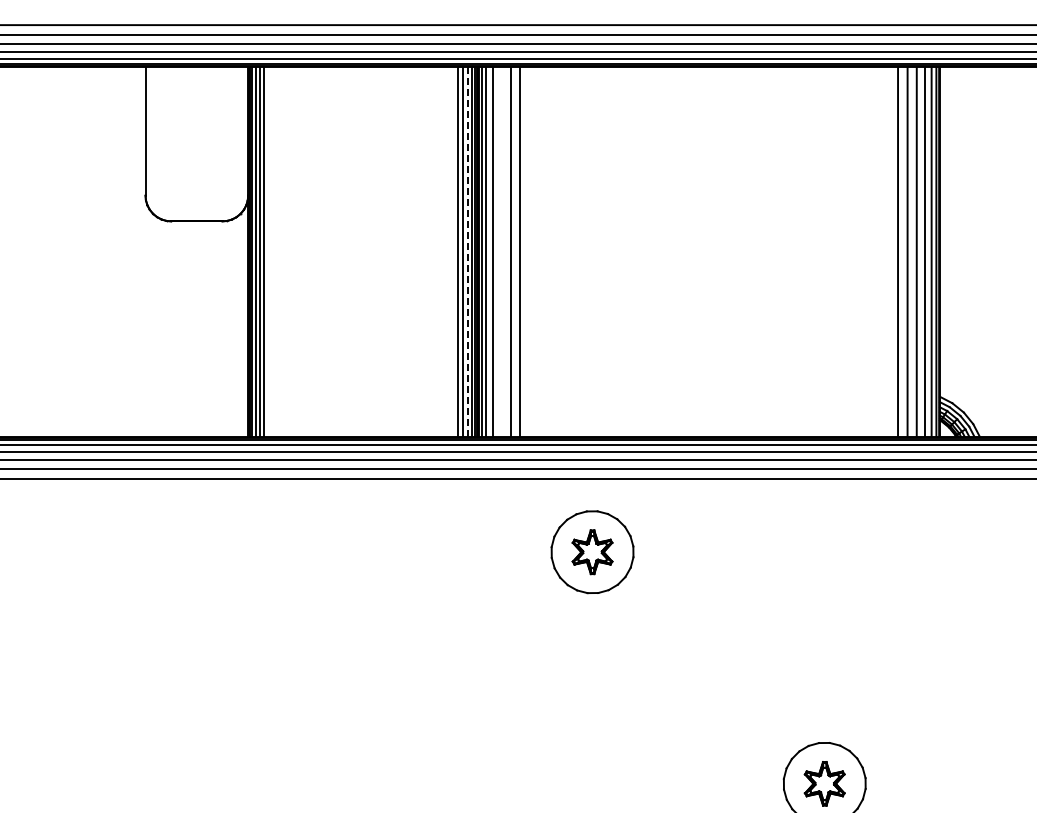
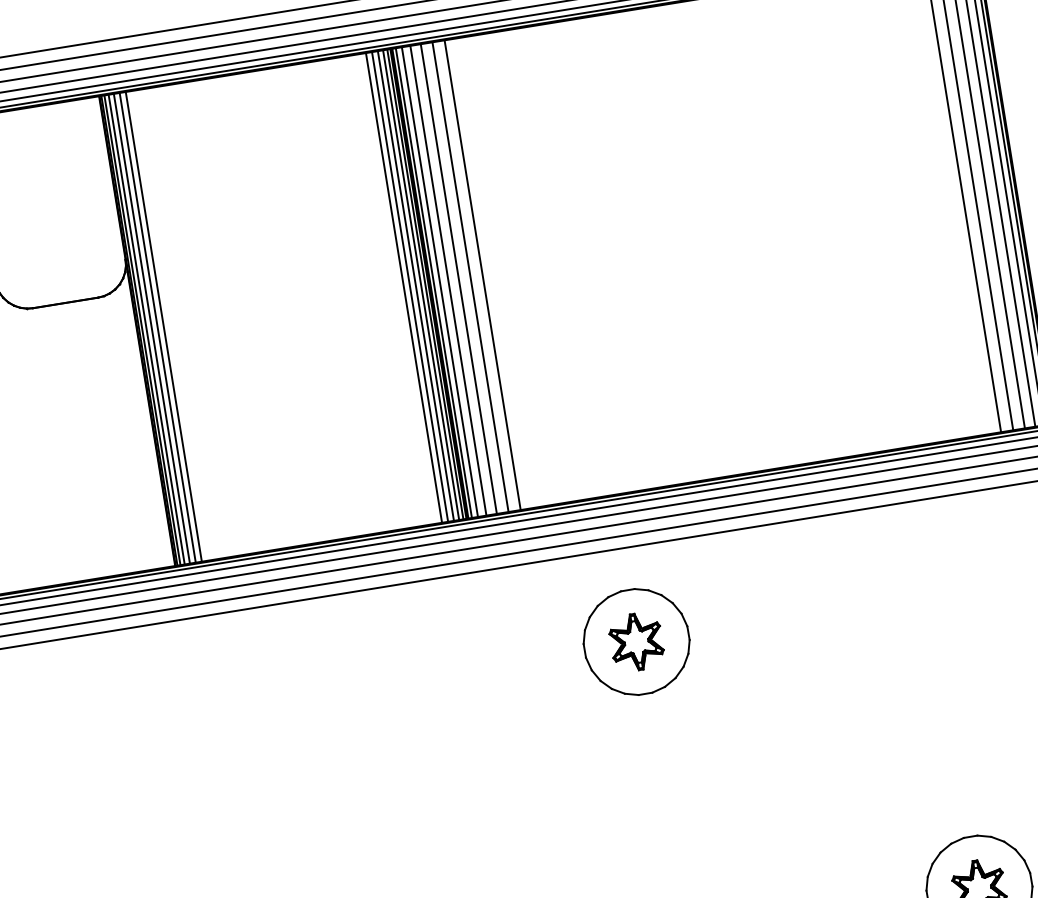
line: (269, 251) -> (164, 326), added
line: (467, 251) -> (415, 285), dashed -> solid
line: (501, 251) -> (459, 278), added

